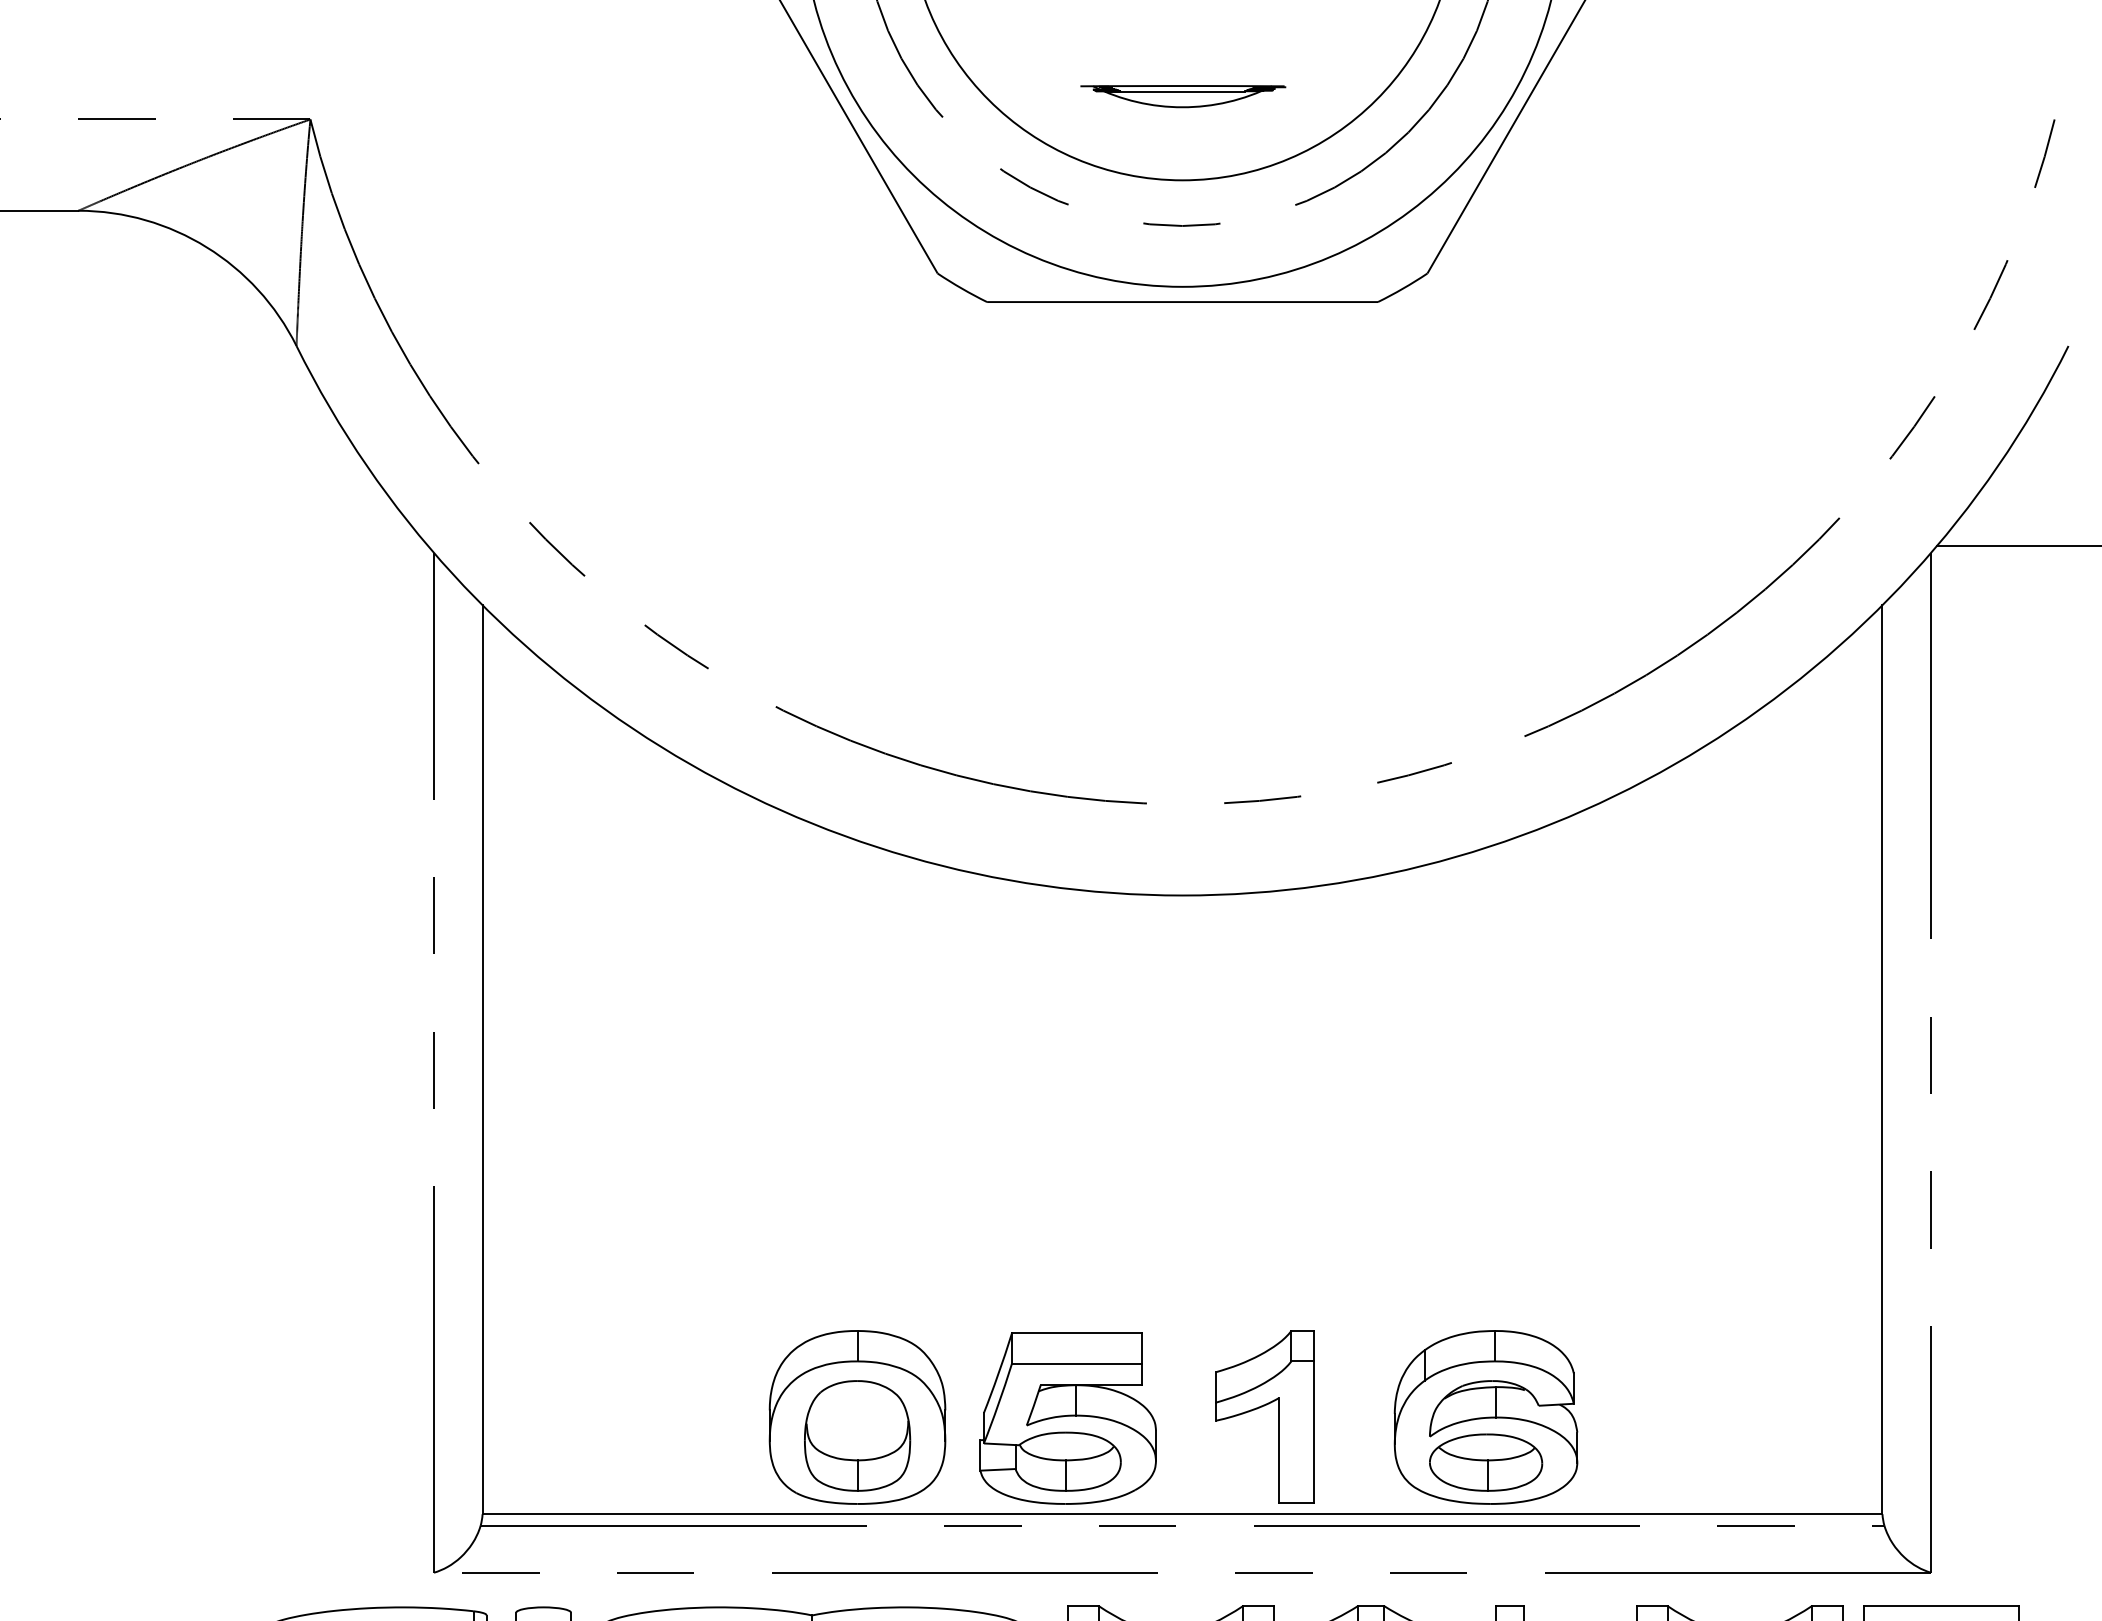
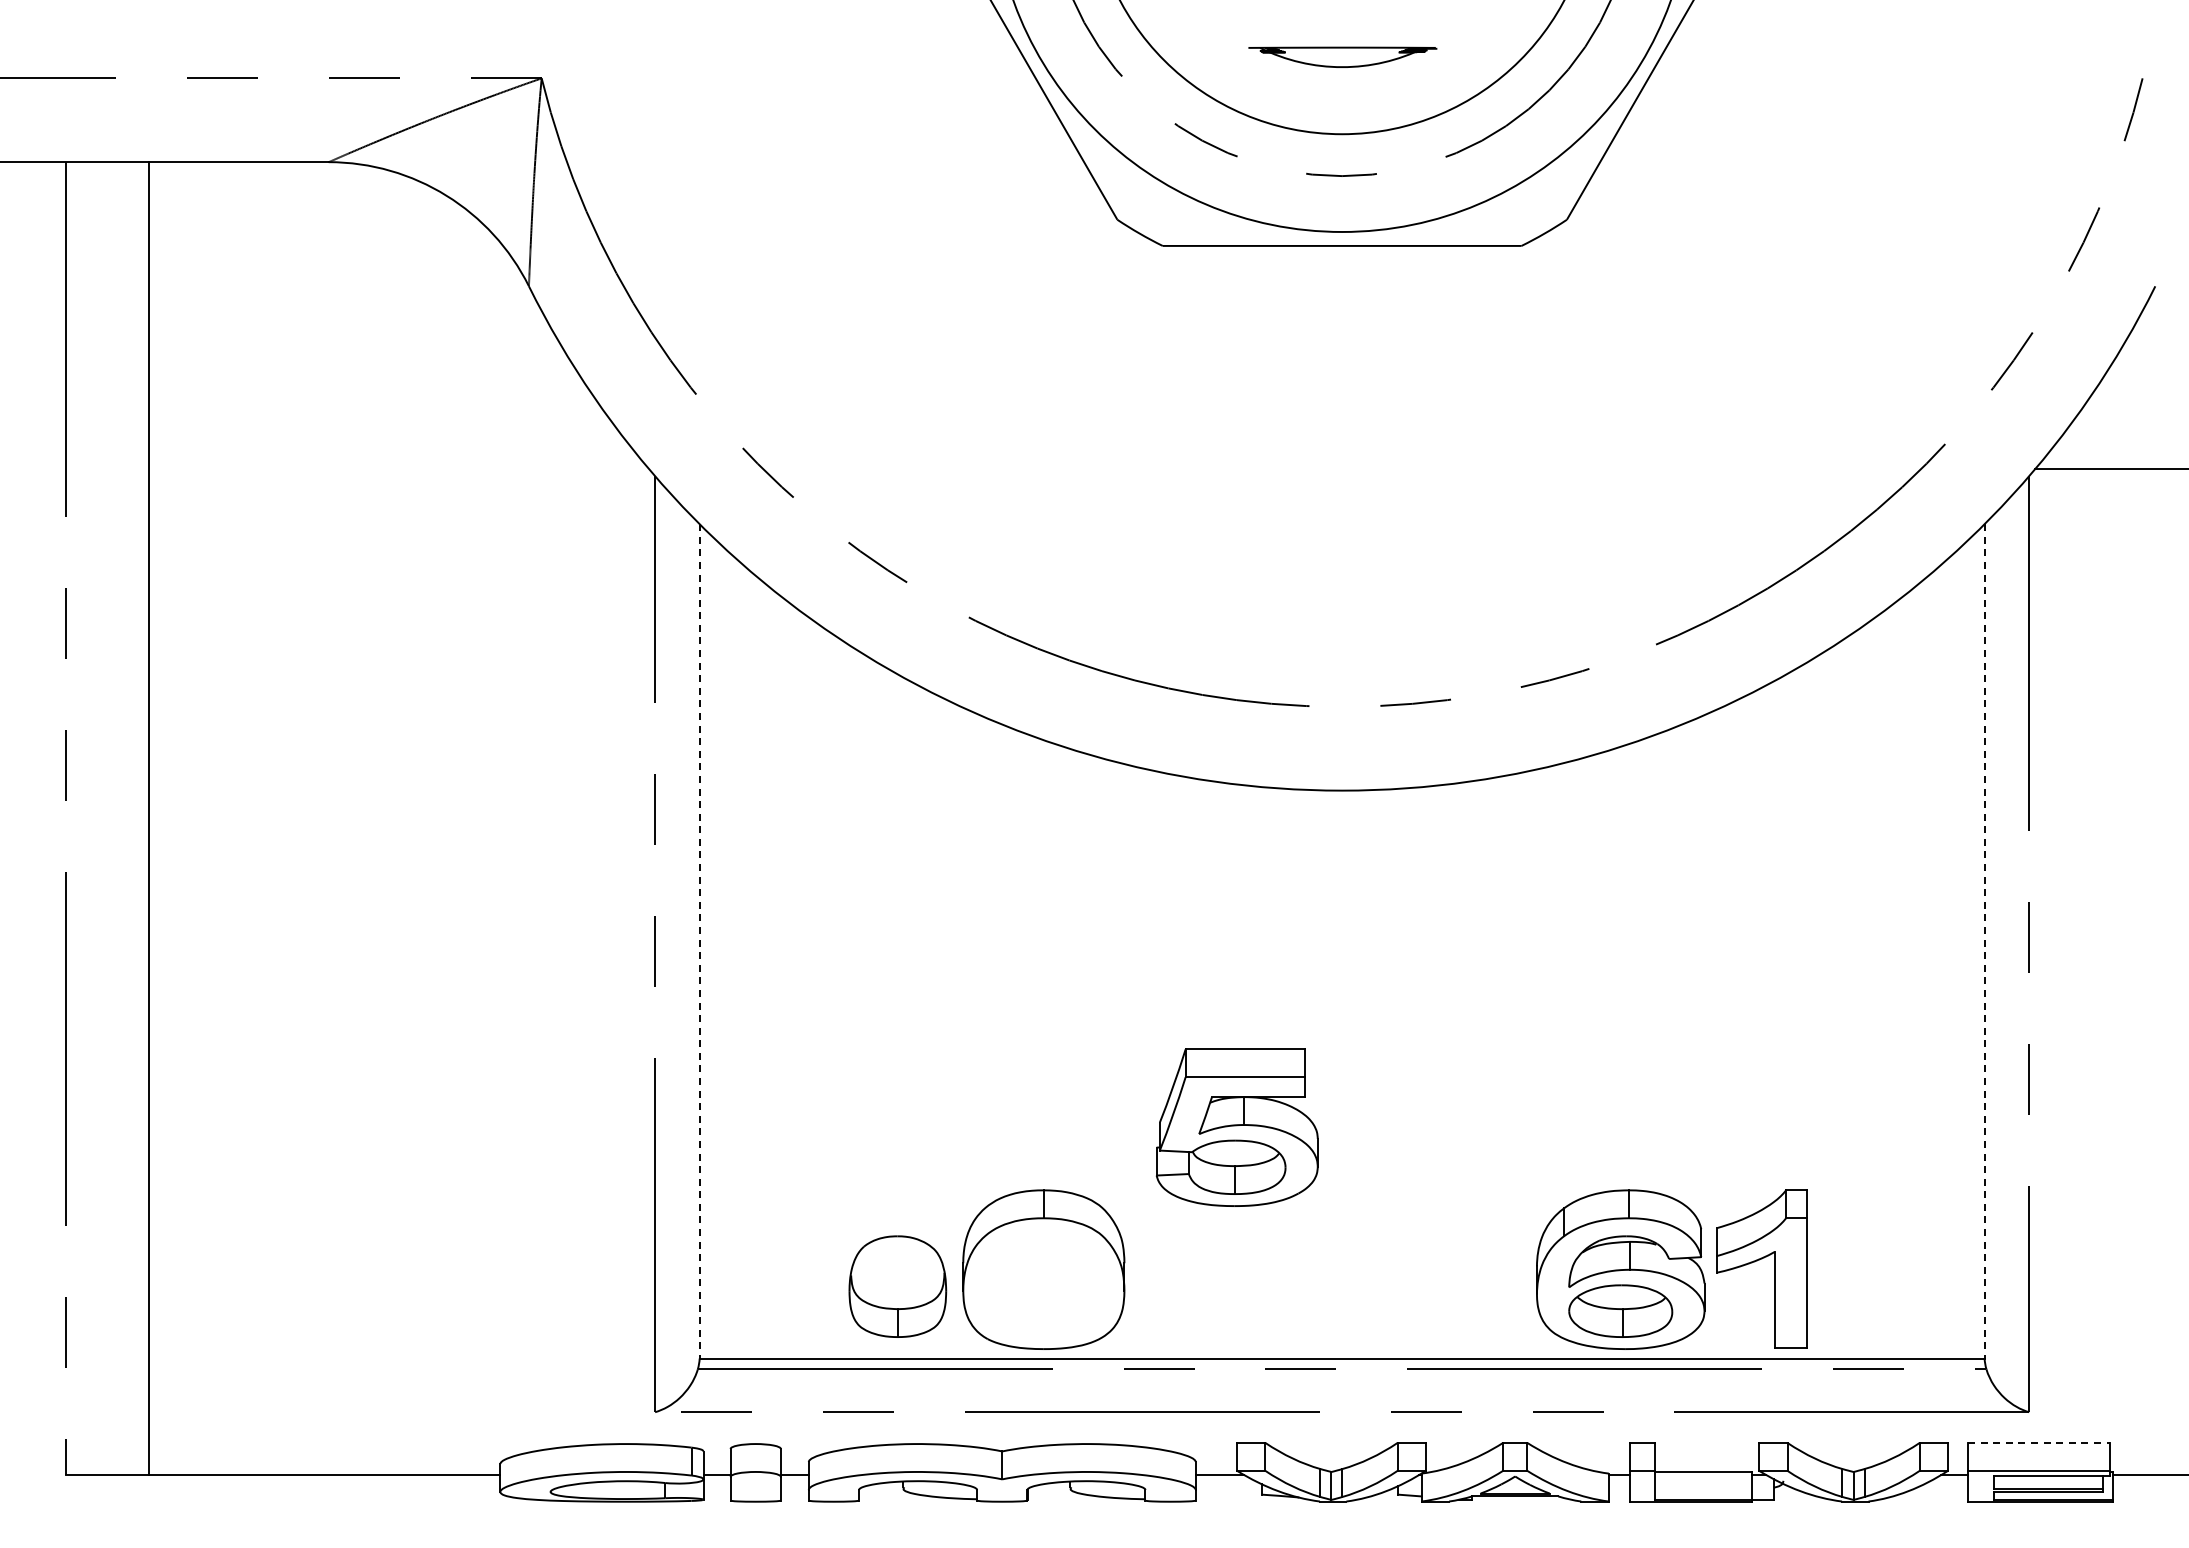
line: (1175, 92) -> (1335, 53), removed
line: (482, 1059) -> (699, 941), solid -> dashed
line: (1882, 1059) -> (1984, 941), solid -> dashed
part: (1260, 1408) -> (1757, 1261), moved
part: (1068, 1418) -> (1237, 1127), moved
part: (857, 1435) -> (897, 1286), moved
line: (1941, 1605) -> (2038, 1442), solid -> dashed

